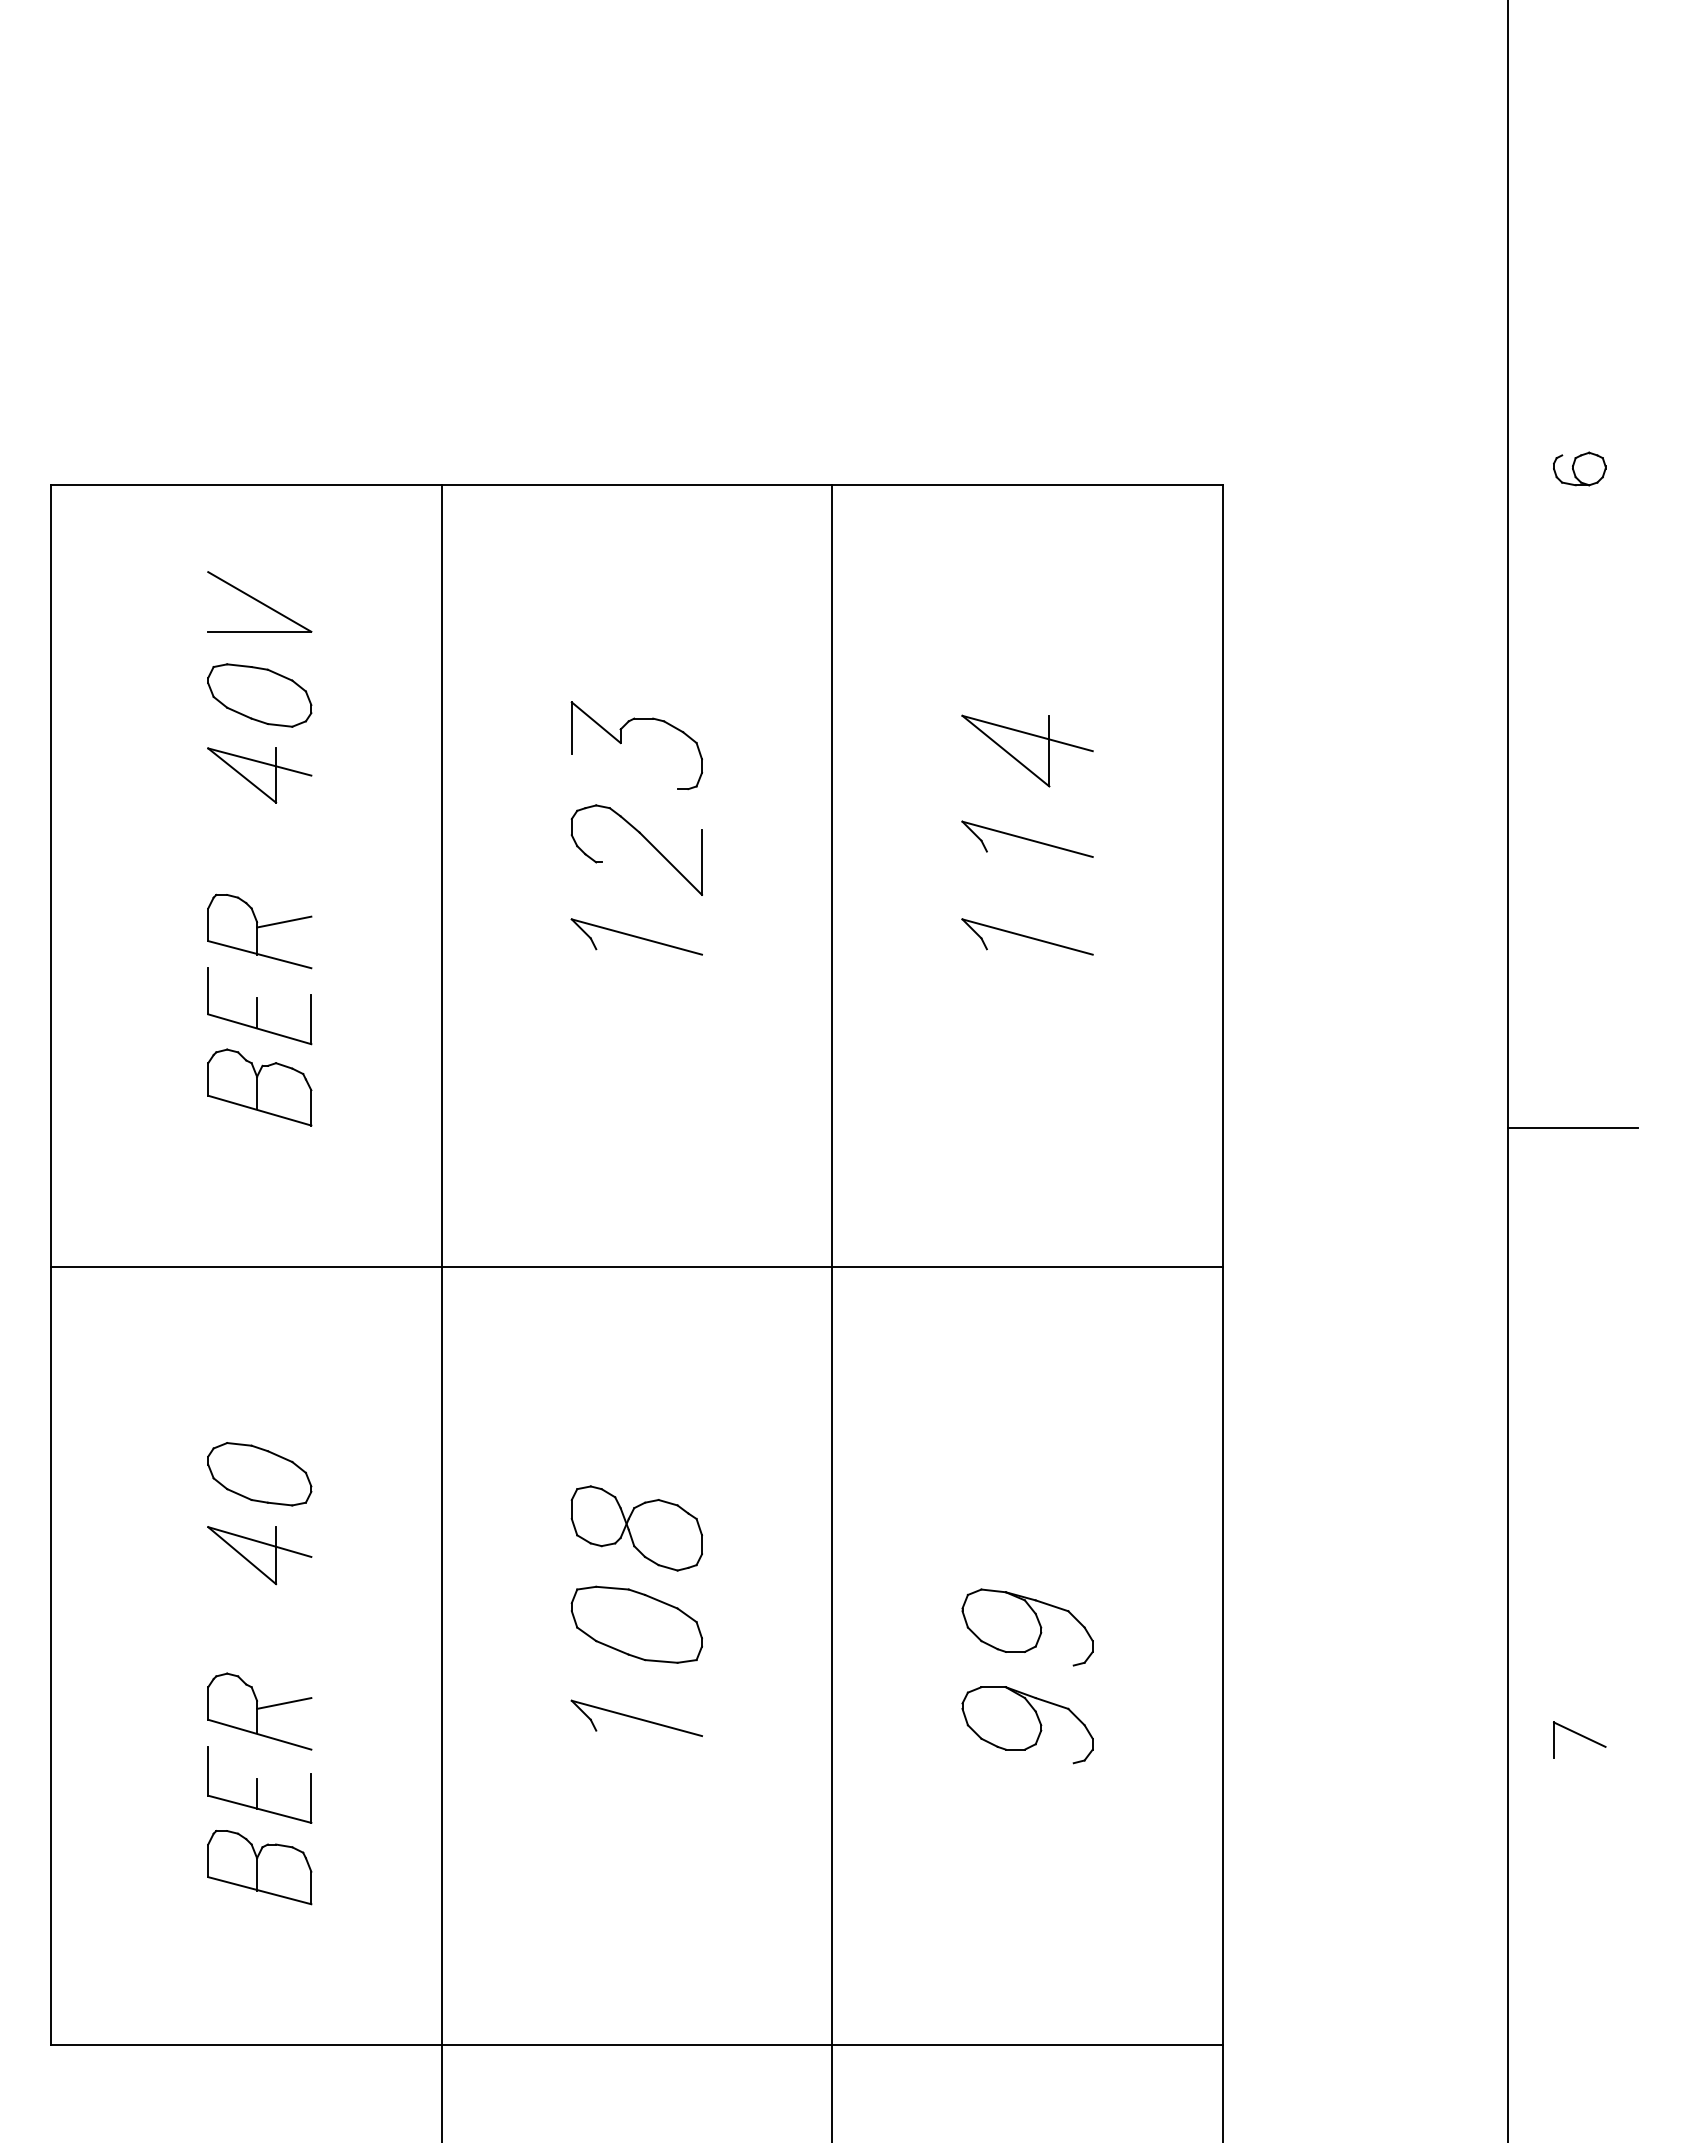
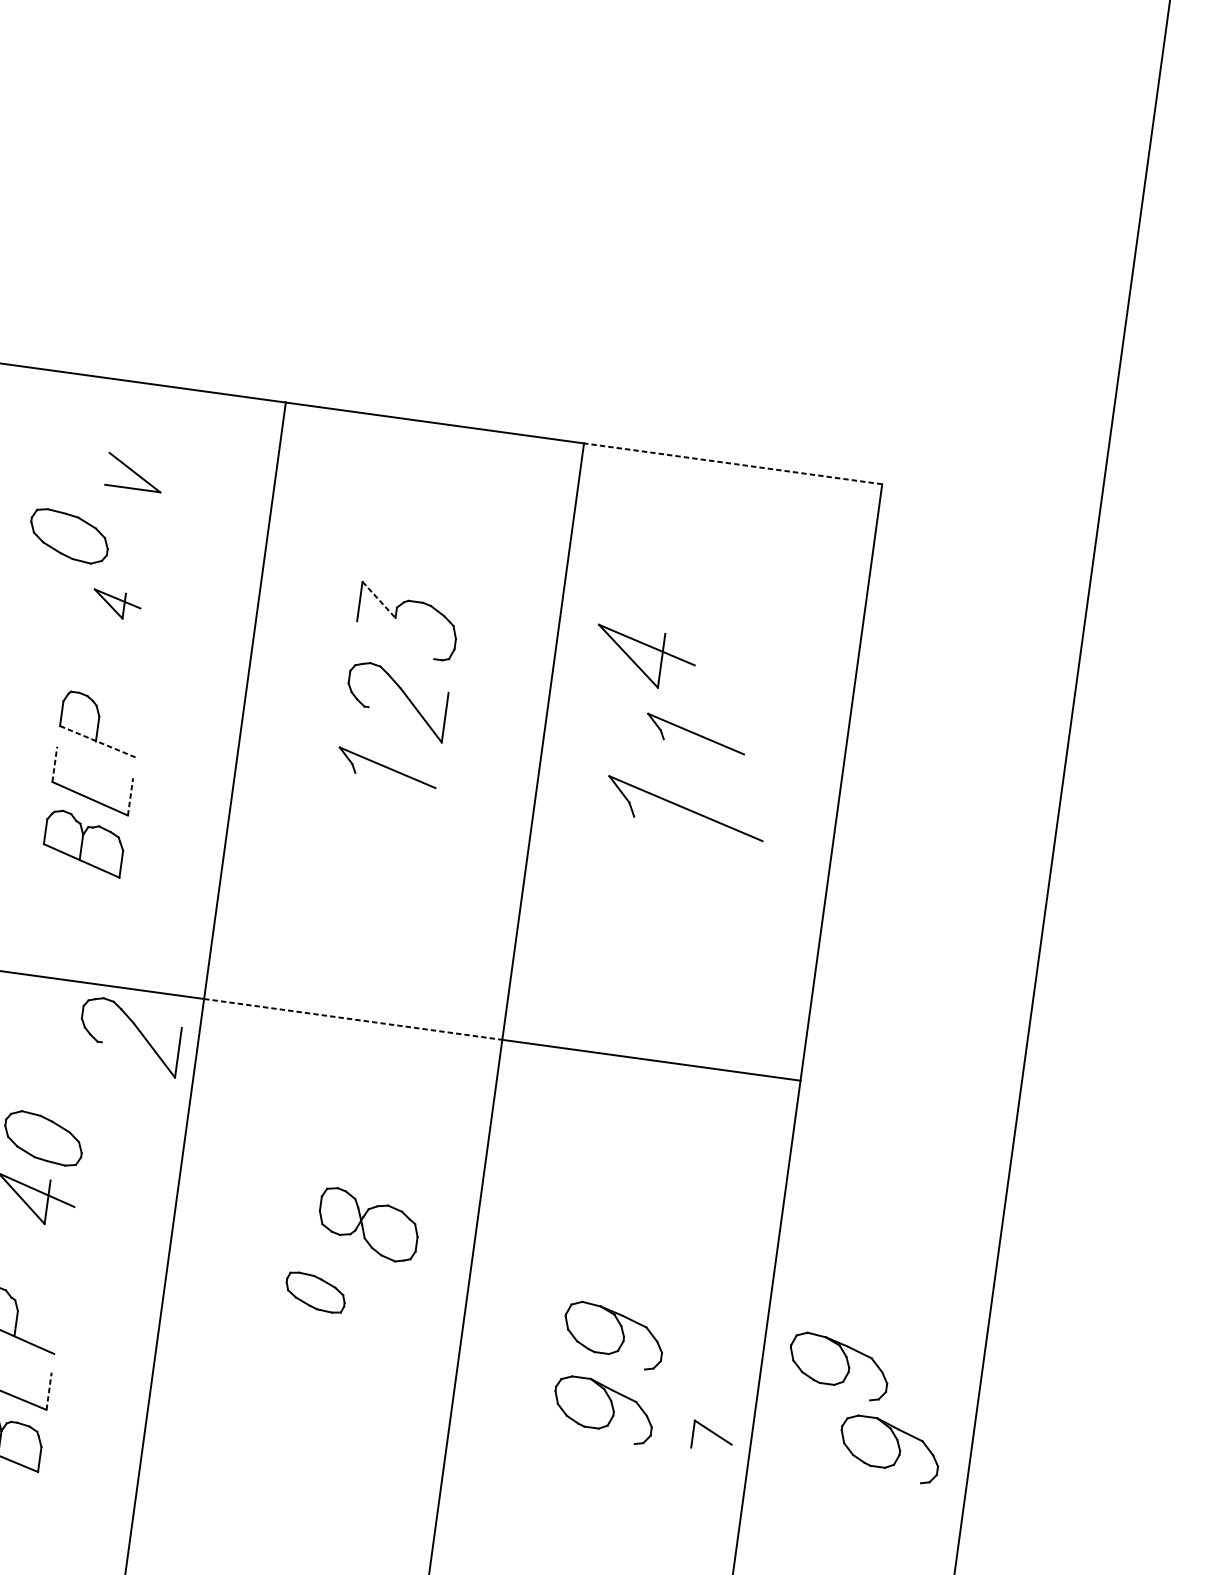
part: (1579, 468) -> (1156, 508), removed
line: (1027, 485) -> (733, 463), solid -> dashed
part: (259, 601) -> (134, 472), size x0.7
part: (259, 695) -> (69, 536), moved
line: (596, 722) -> (379, 599), solid -> dashed
part: (1027, 750) -> (645, 658), moved
part: (259, 775) -> (116, 605), size x0.6
line: (284, 921) -> (120, 719), removed
part: (1027, 936) -> (685, 808), size x1.6
line: (260, 954) -> (98, 741), solid -> dashed
line: (208, 990) -> (55, 763), solid -> dashed
line: (257, 1012) -> (90, 785), removed
line: (311, 1019) -> (130, 796), solid -> dashed
line: (1572, 1128) -> (1081, 1011), removed
line: (637, 1266) -> (353, 1019), solid -> dashed
part: (361, 1317) -> (137, 1029), added
part: (636, 1528) -> (368, 1225), moved
part: (636, 1624) -> (315, 1292), size x0.6
part: (1322, 1627) -> (838, 1366), added
line: (284, 1703) -> (38, 1315), removed
part: (636, 1717) -> (305, 1363), removed
part: (1402, 1725) -> (889, 1449), added
part: (1579, 1739) -> (712, 1436), moved
line: (257, 1794) -> (8, 1382), removed
line: (311, 1797) -> (49, 1390), solid -> dashed

